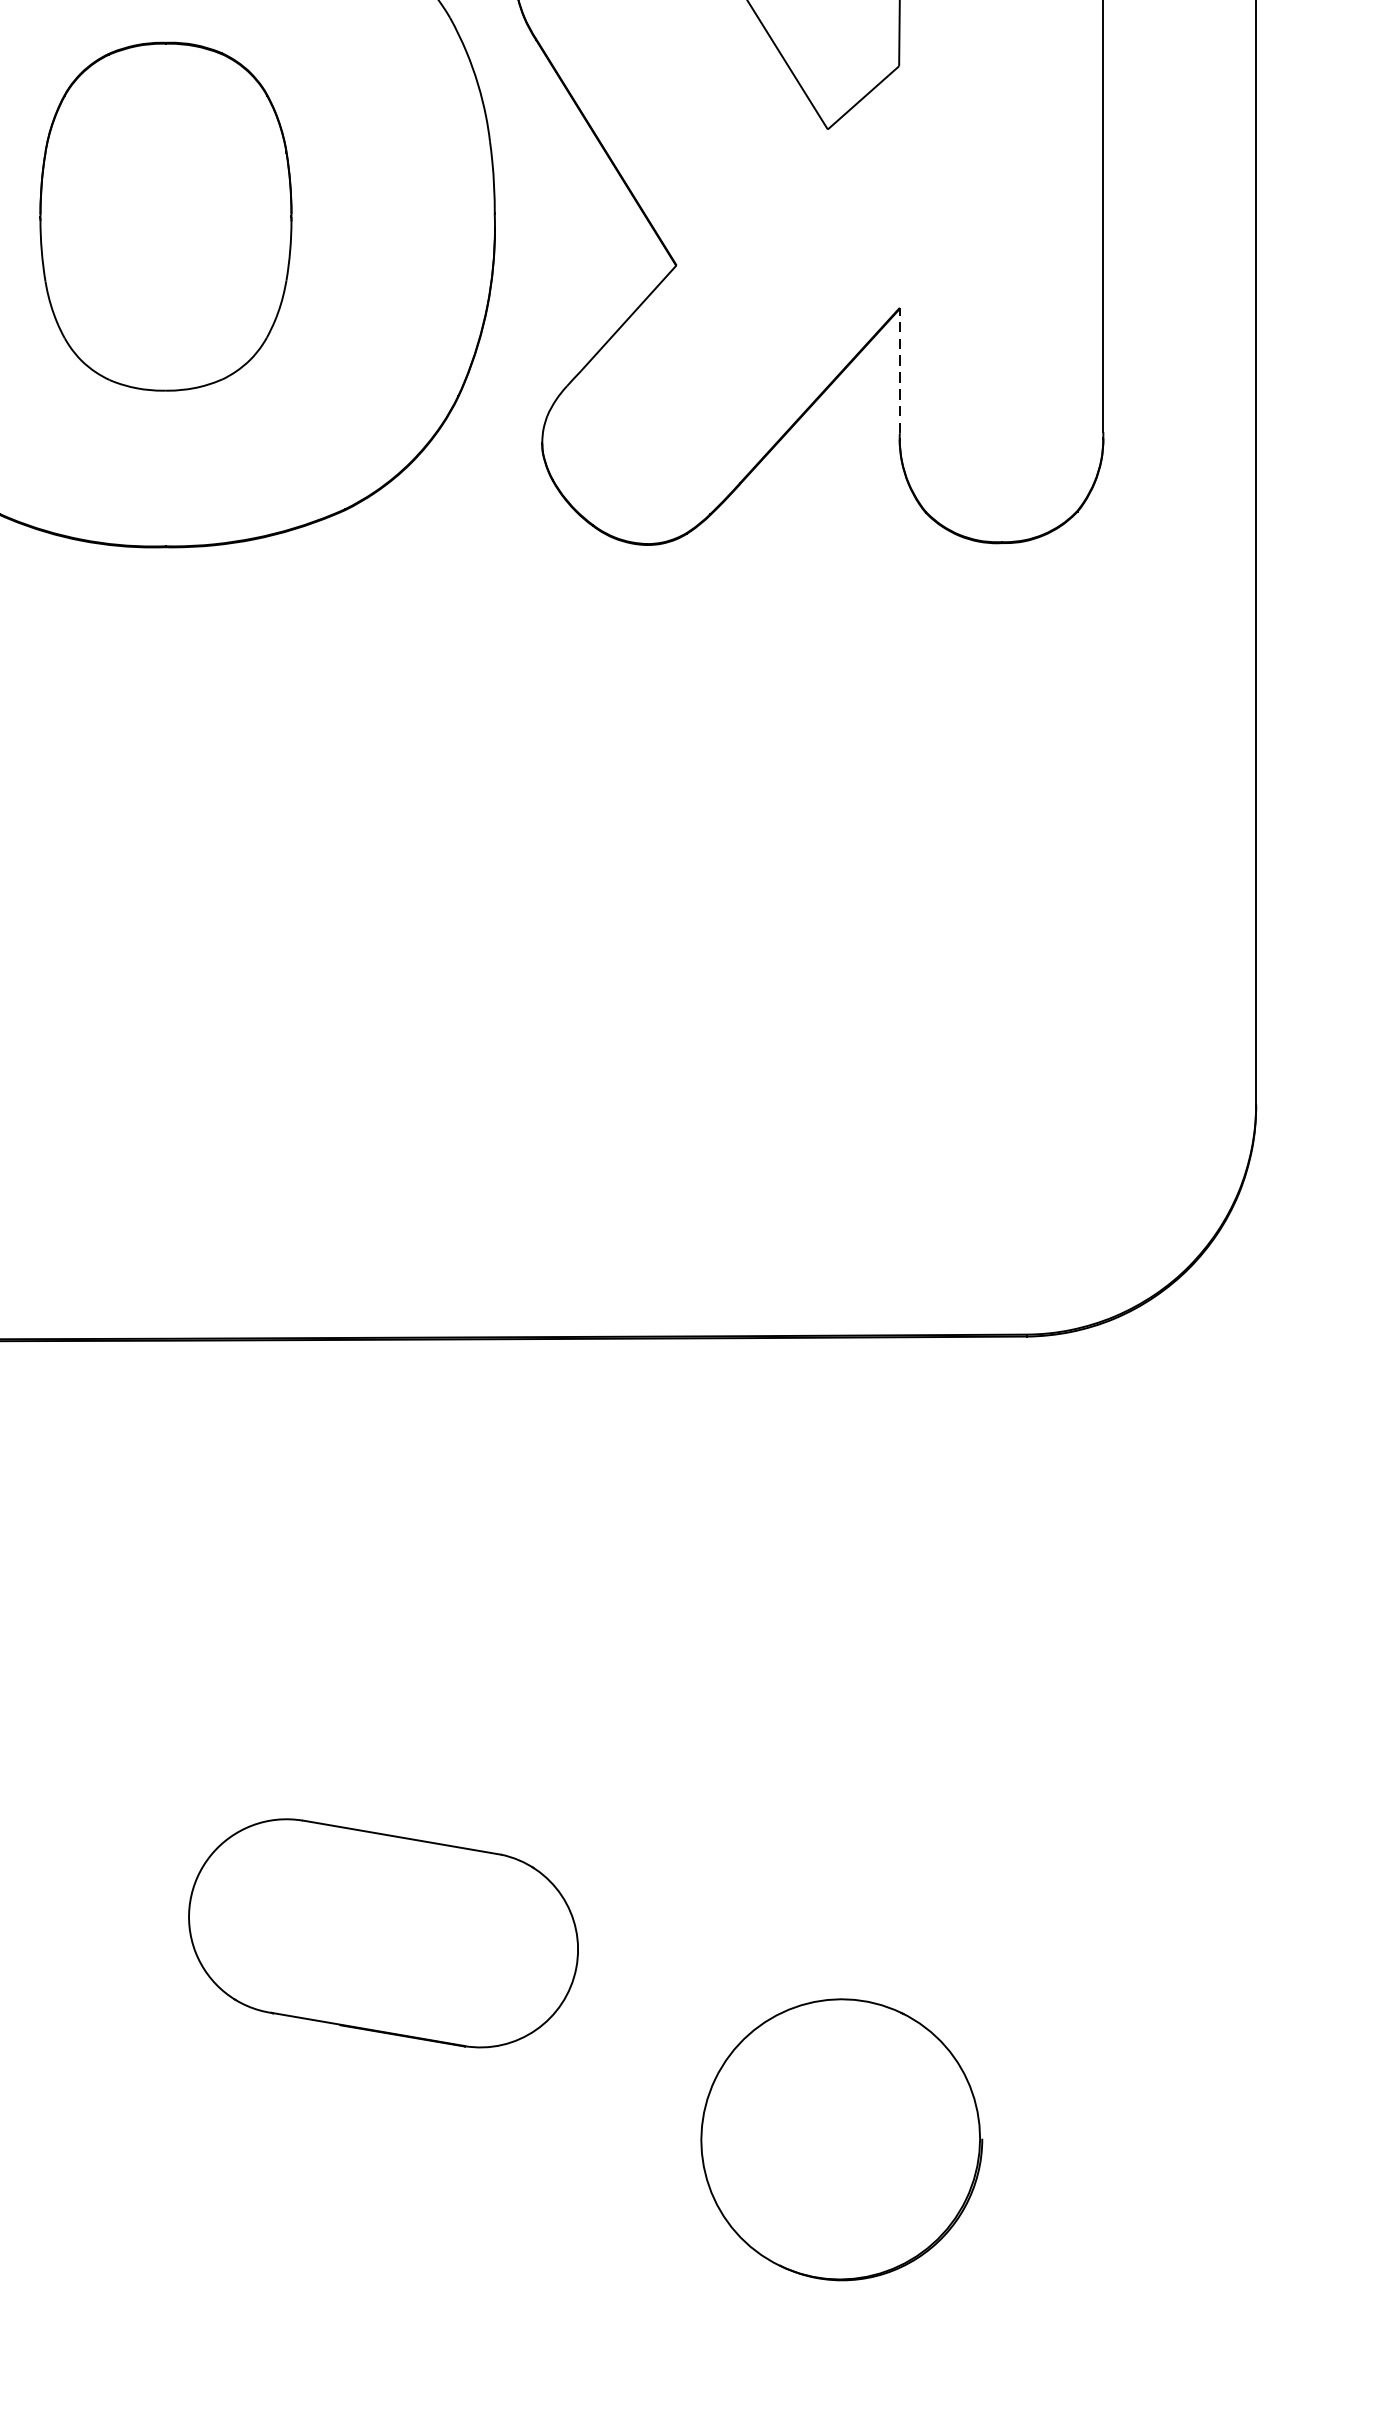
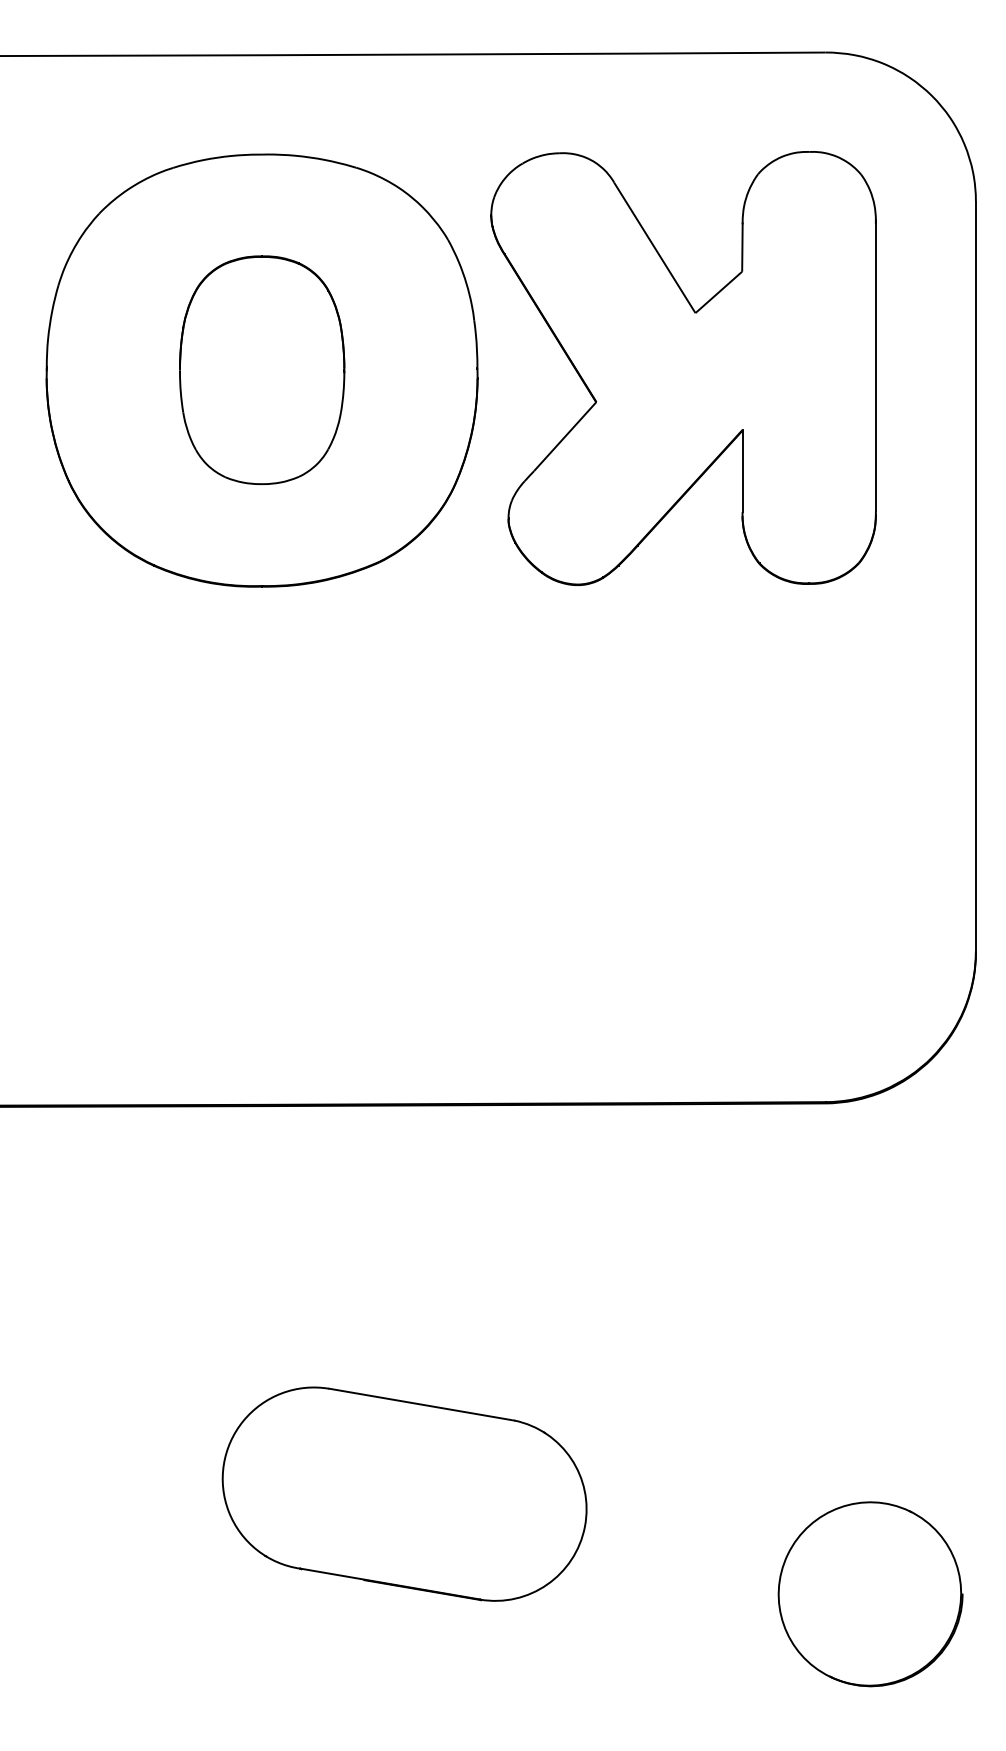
line: (899, 369) -> (742, 470), dashed -> solid
part: (383, 1932) -> (404, 1493), size x1.43
part: (841, 2140) -> (870, 1594), moved

